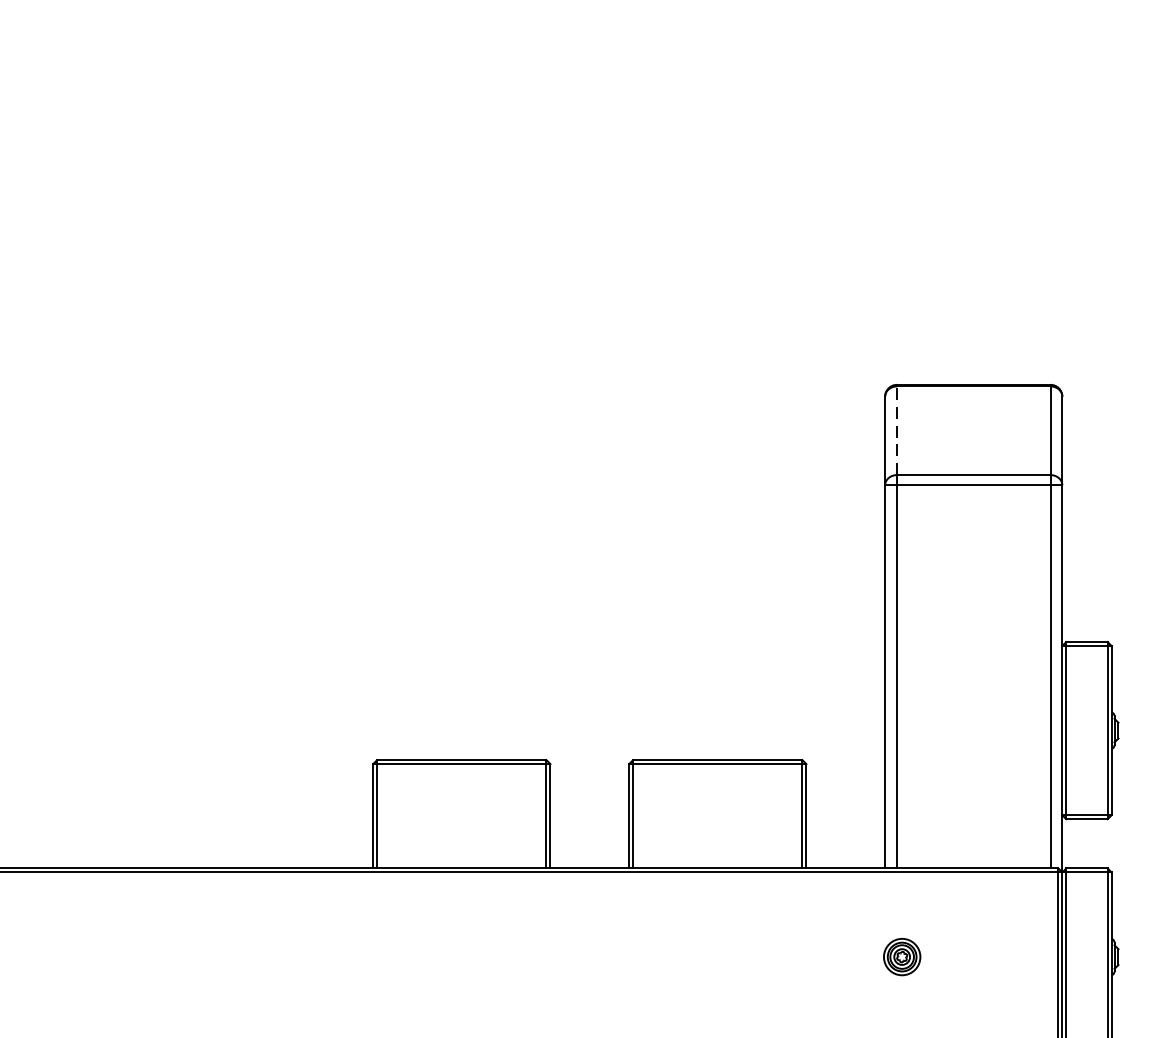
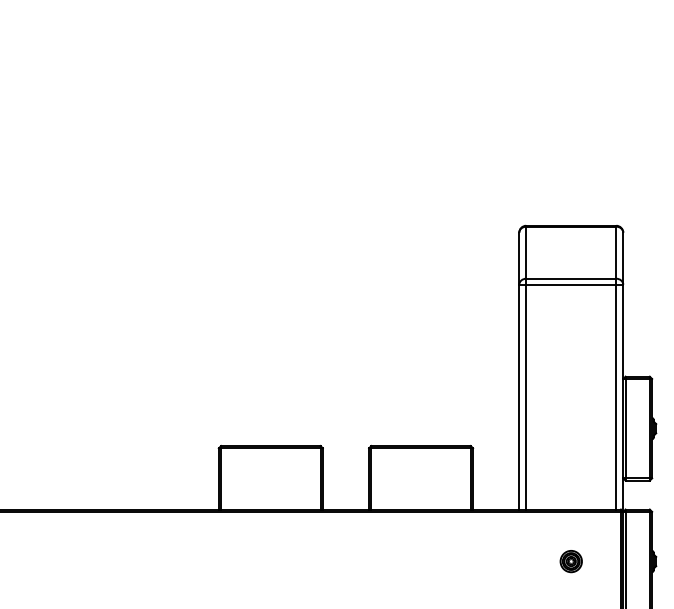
line: (897, 430) -> (526, 252), dashed -> solid
part: (900, 956) -> (570, 561), moved

